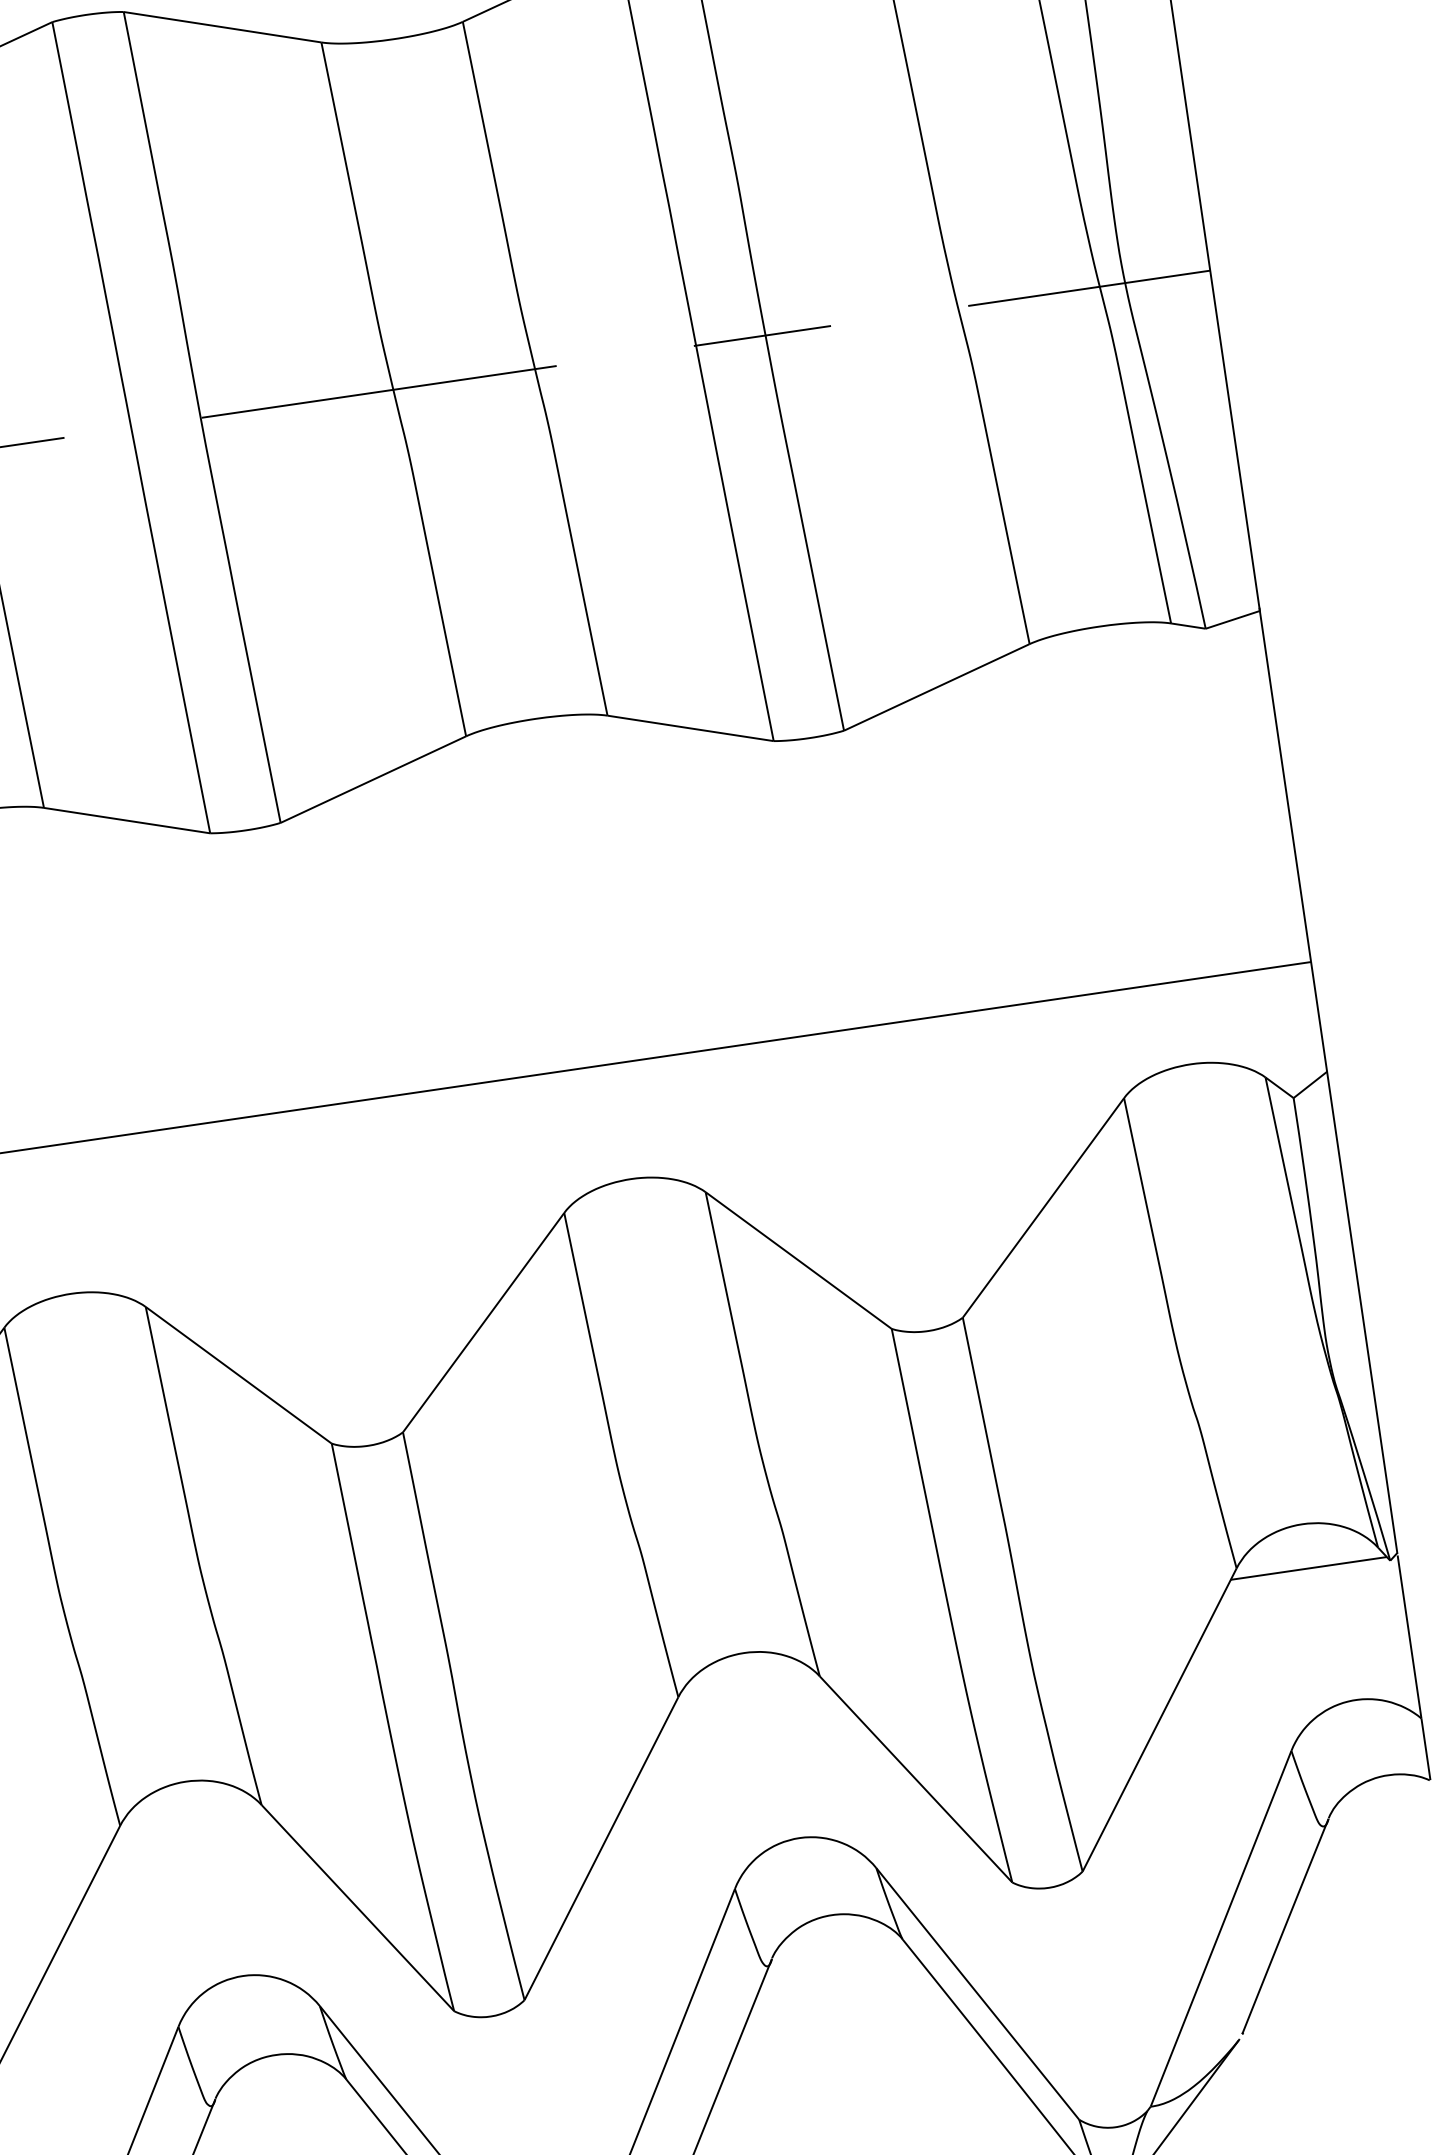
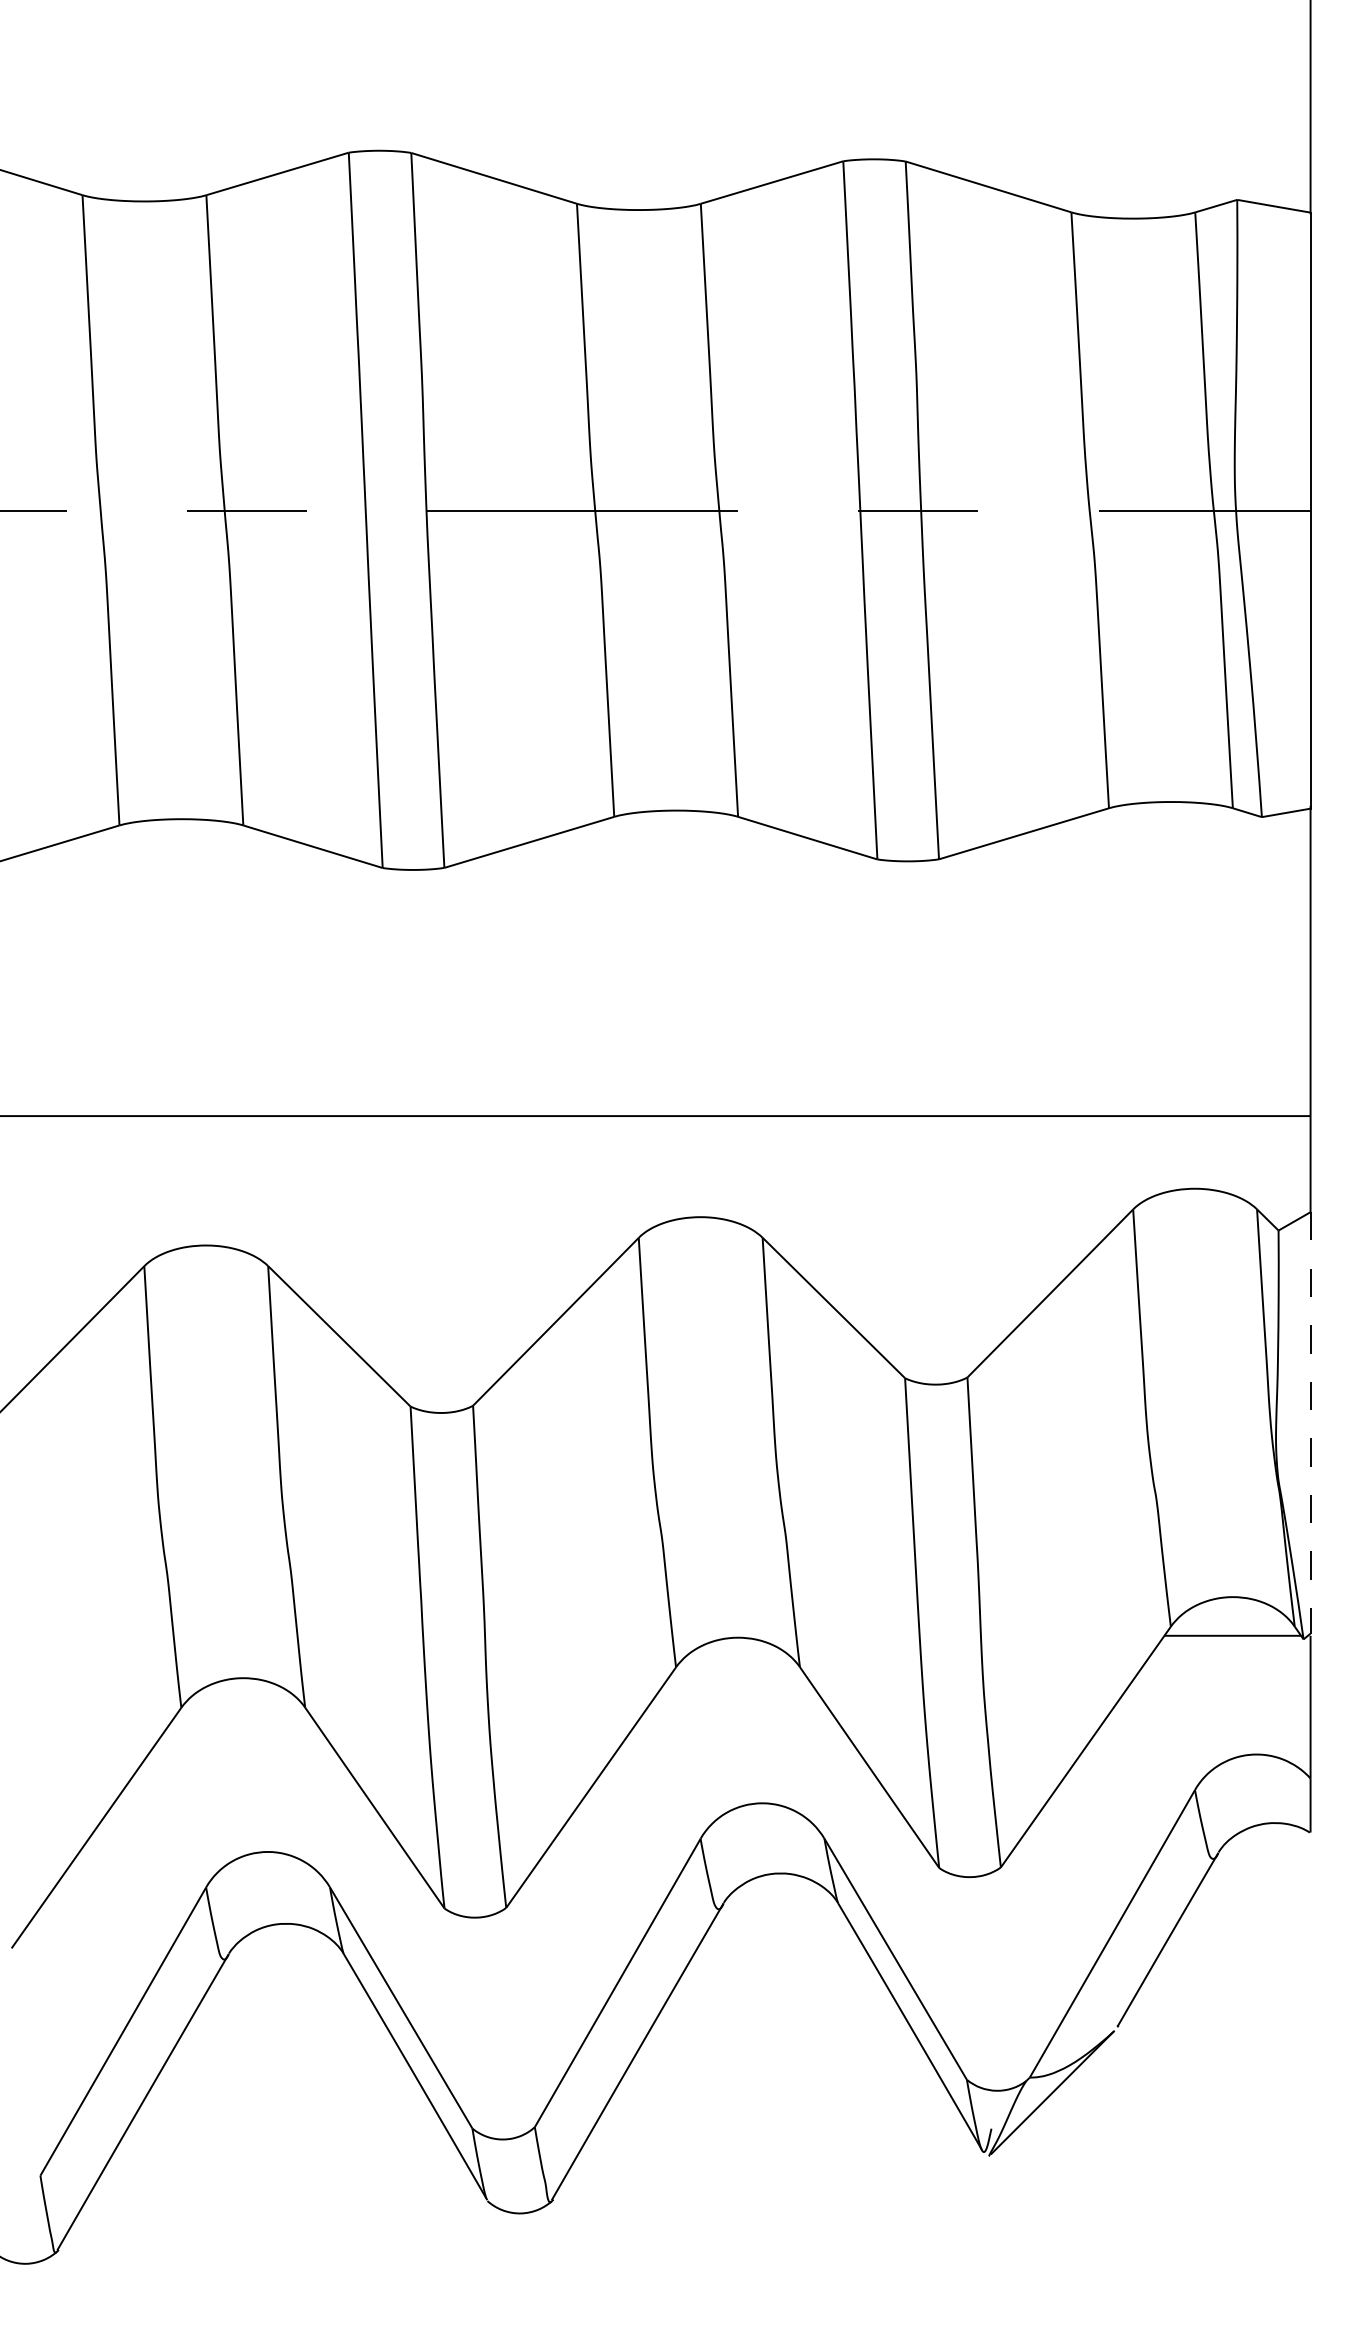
line: (1362, 1311) -> (1310, 1422), solid -> dashed

